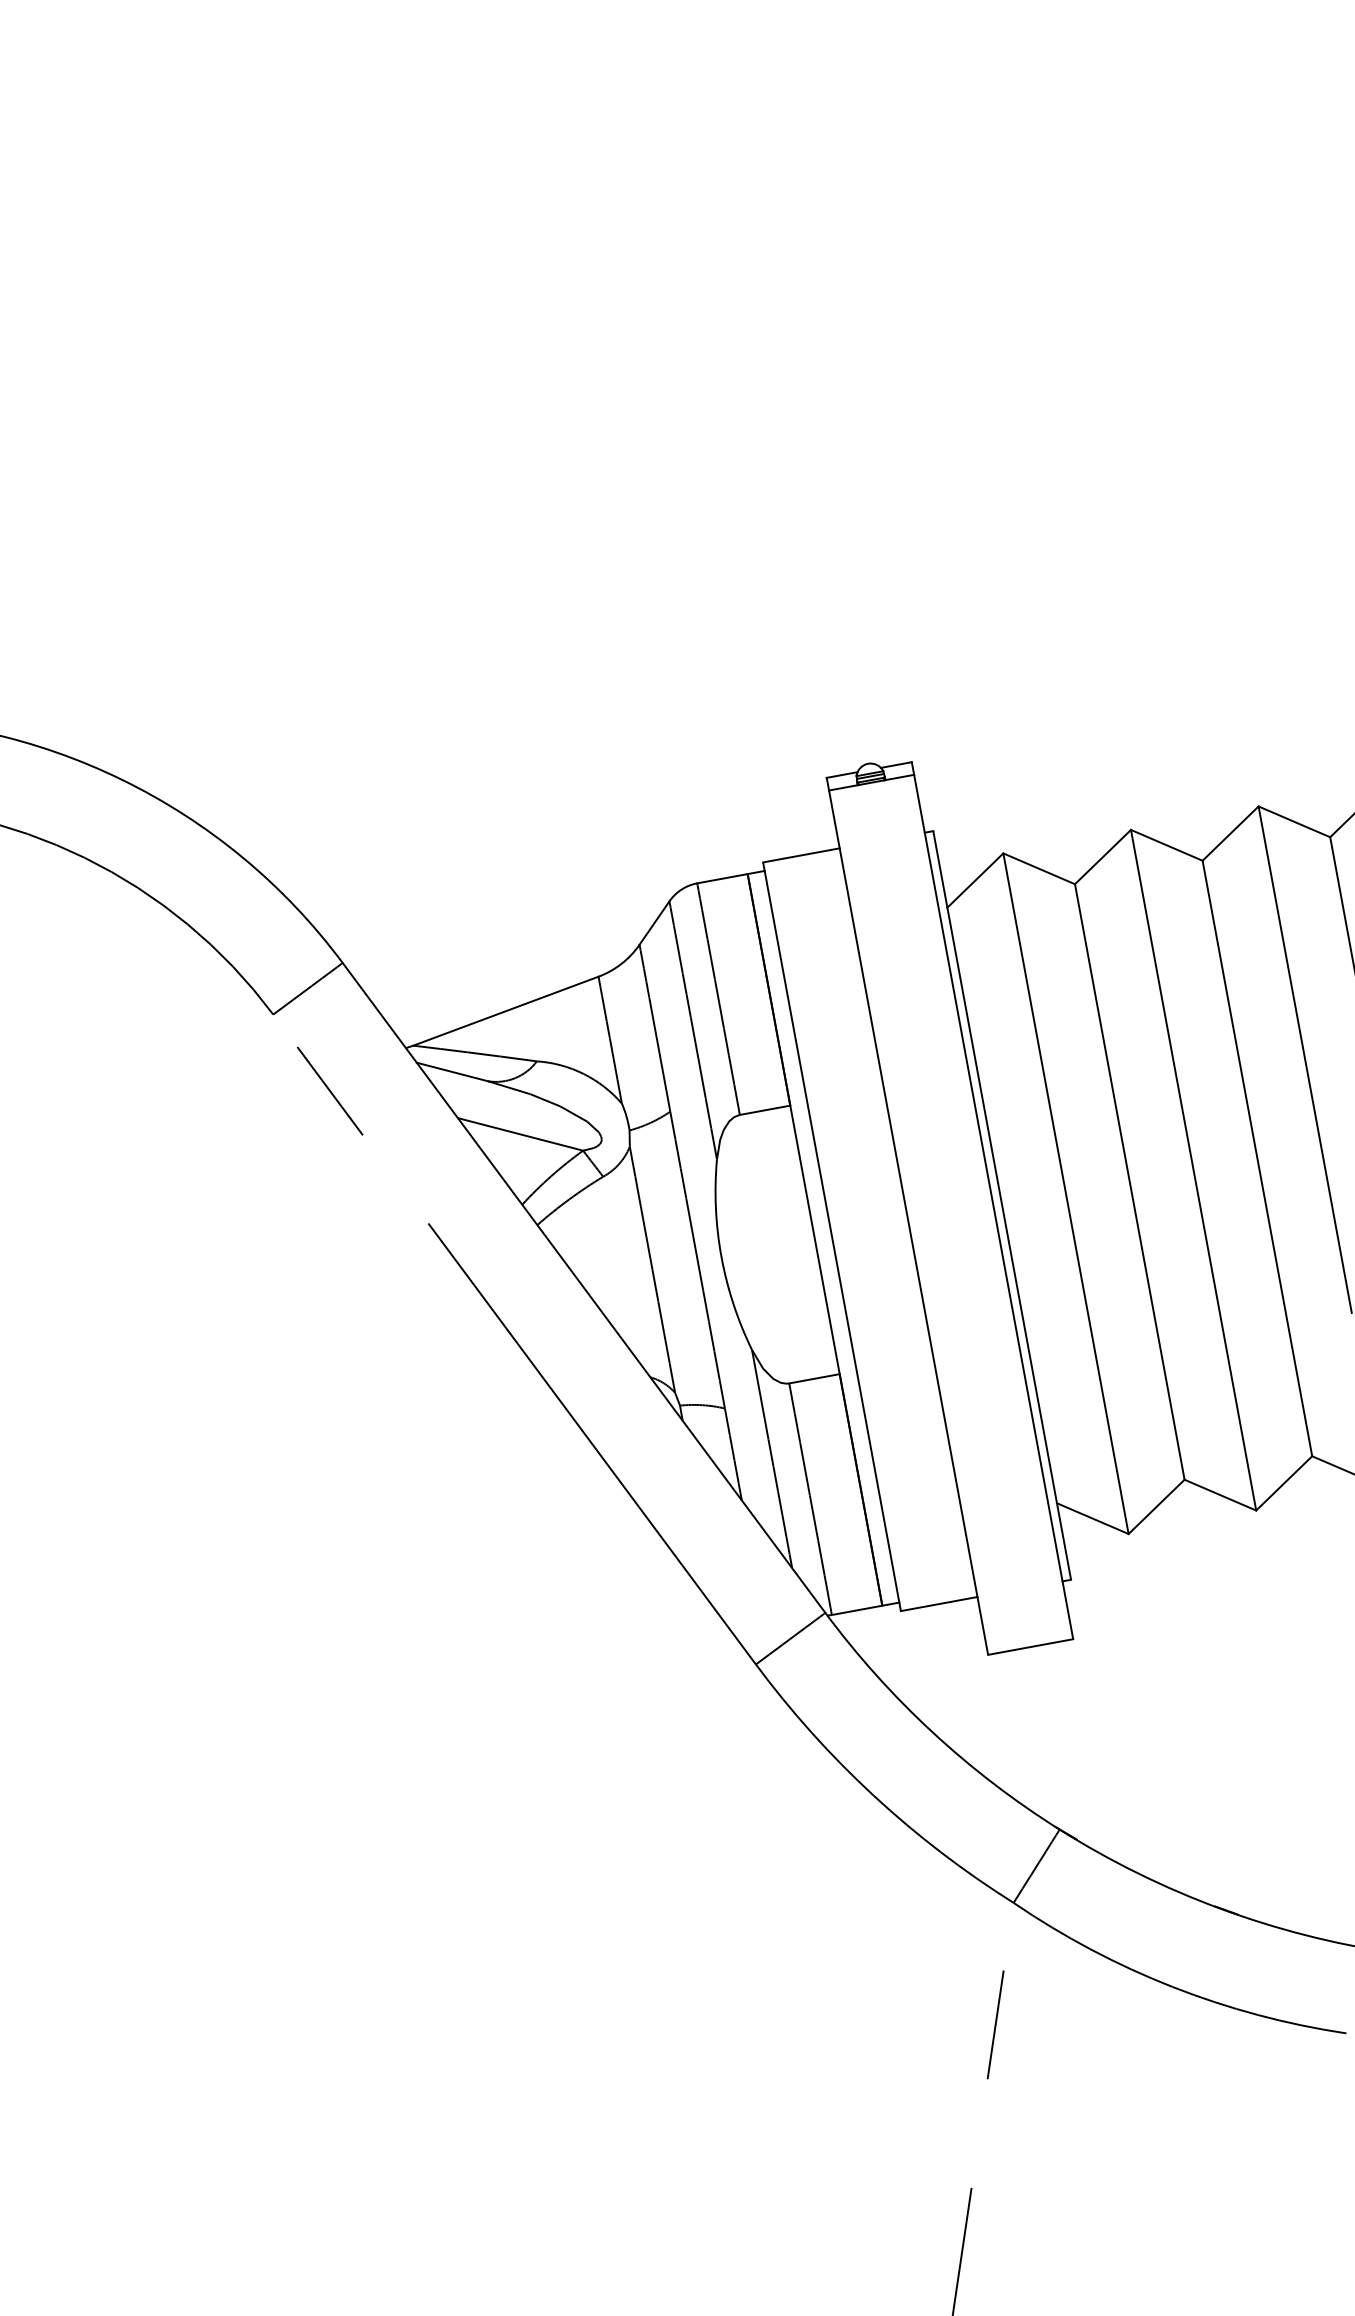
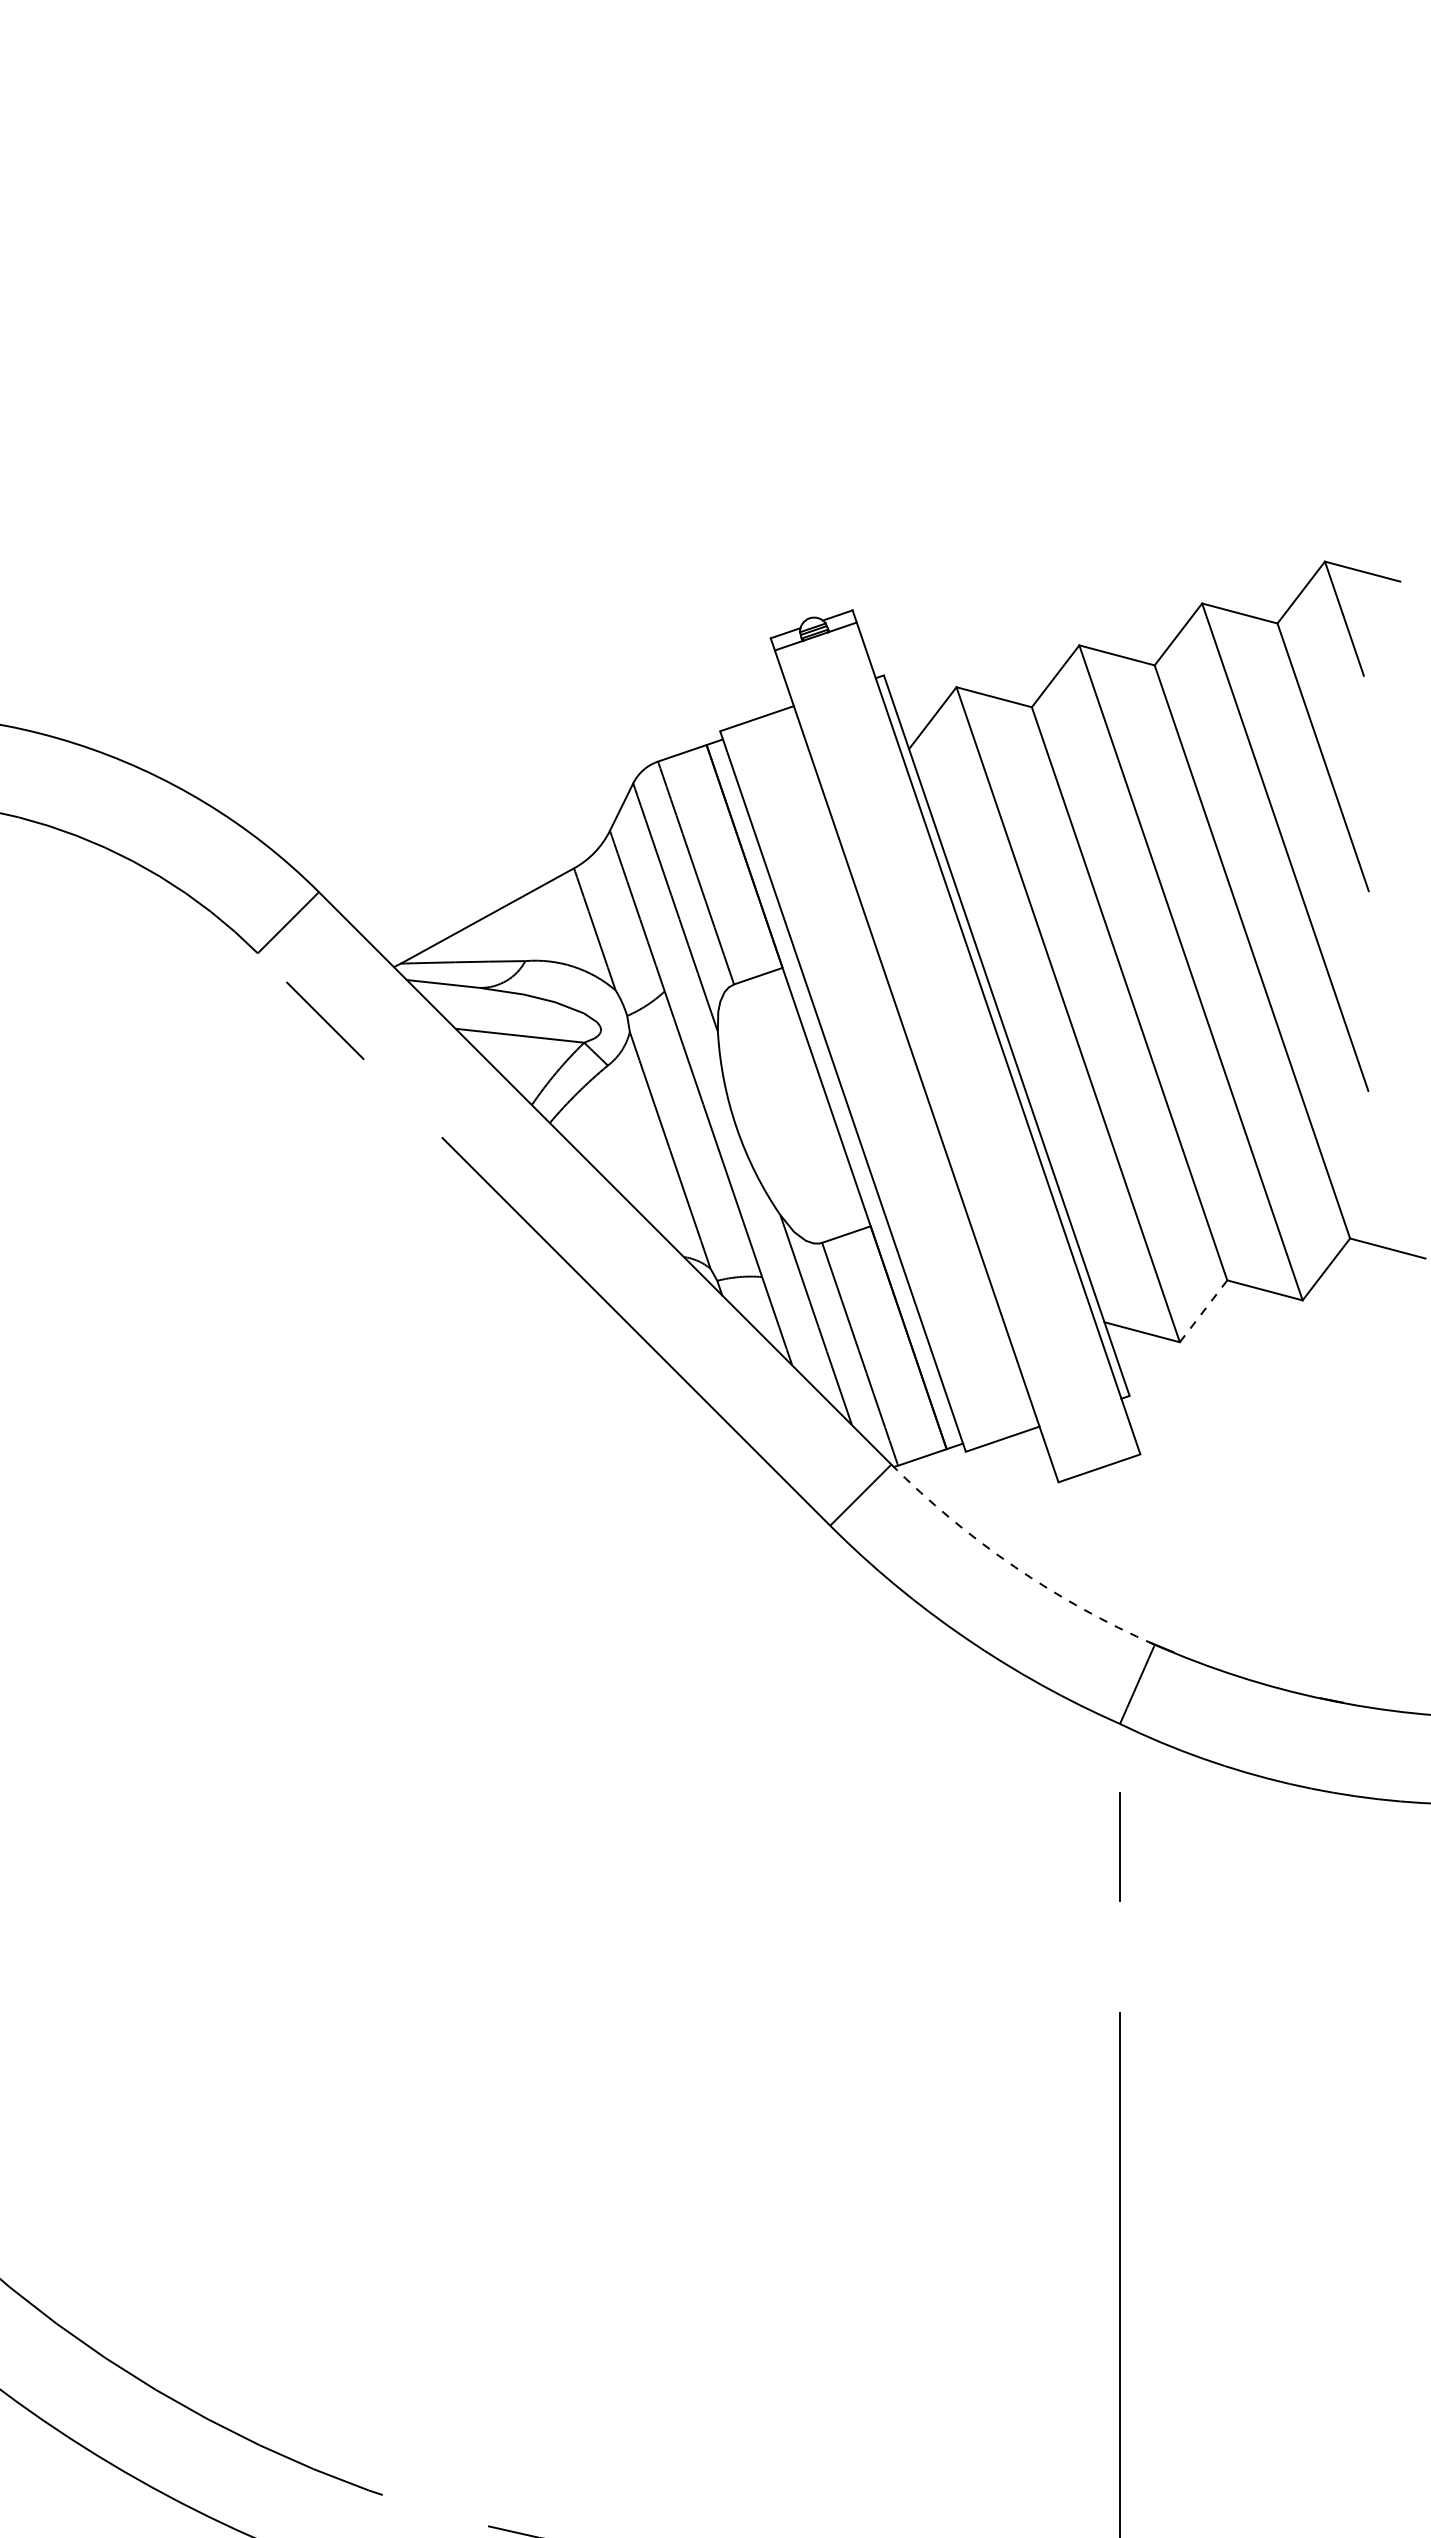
line: (1156, 1507) -> (1203, 1311), solid -> dashed
arc: (932, 1731) -> (1014, 1566), solid -> dashed

